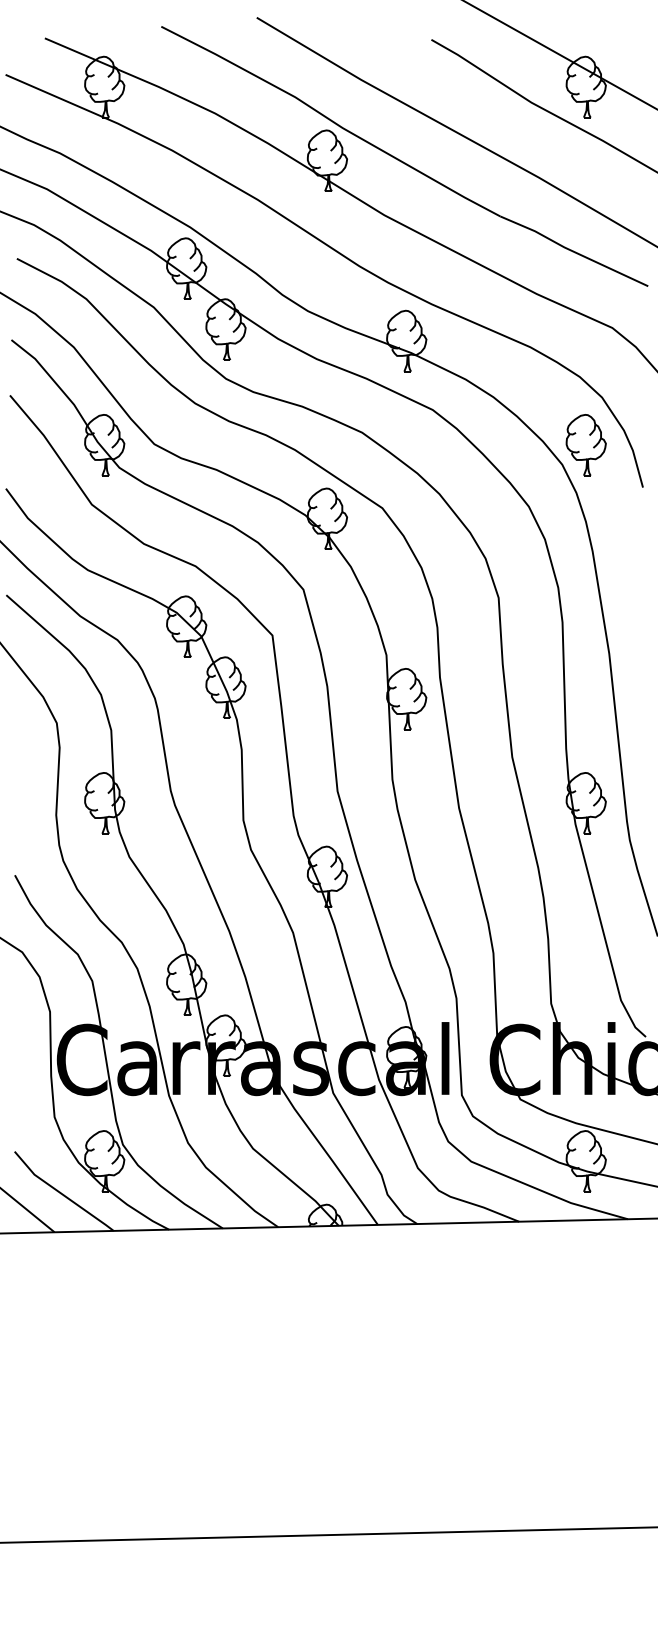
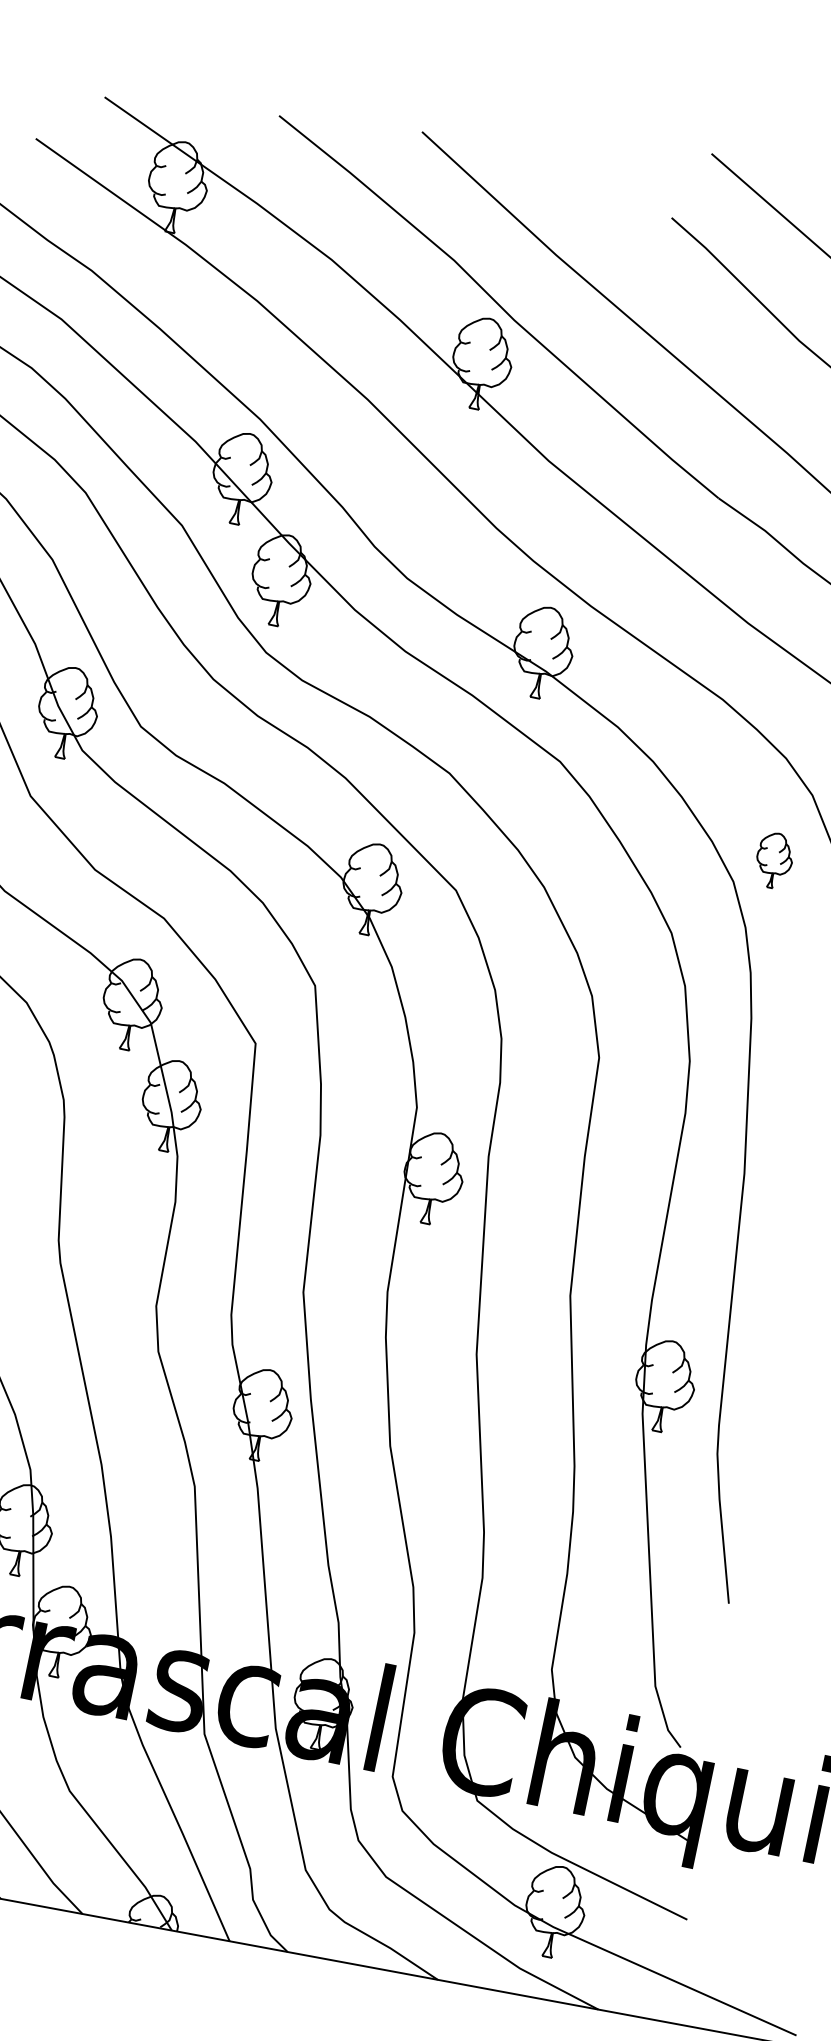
part: (585, 445) -> (773, 860), size x0.6

